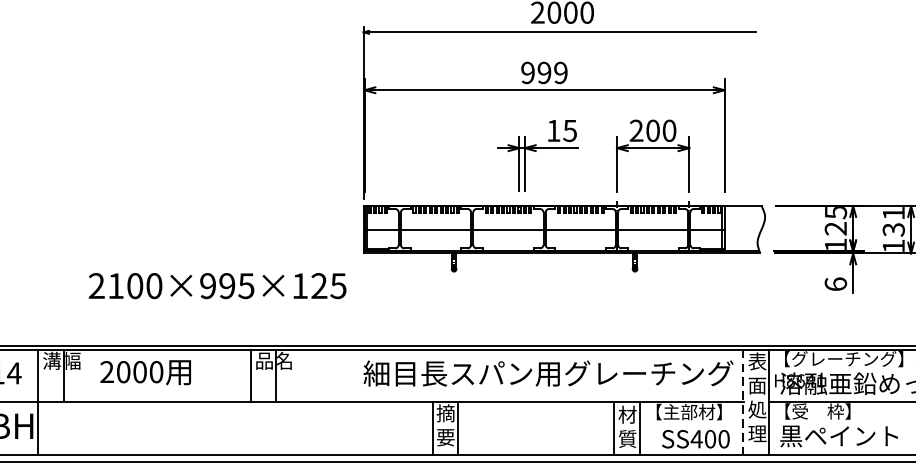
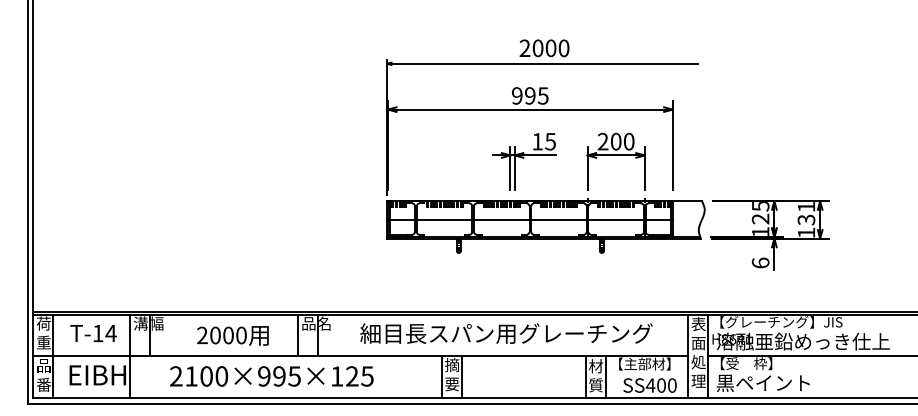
text: (559, 72) -> (542, 95), 999 -> 995
text: (217, 286) -> (271, 376), moved
text: (145, 372) -> (232, 335), moved
text: (548, 373) -> (506, 333), moved
line: (743, 402) -> (687, 356), dashed -> solid

